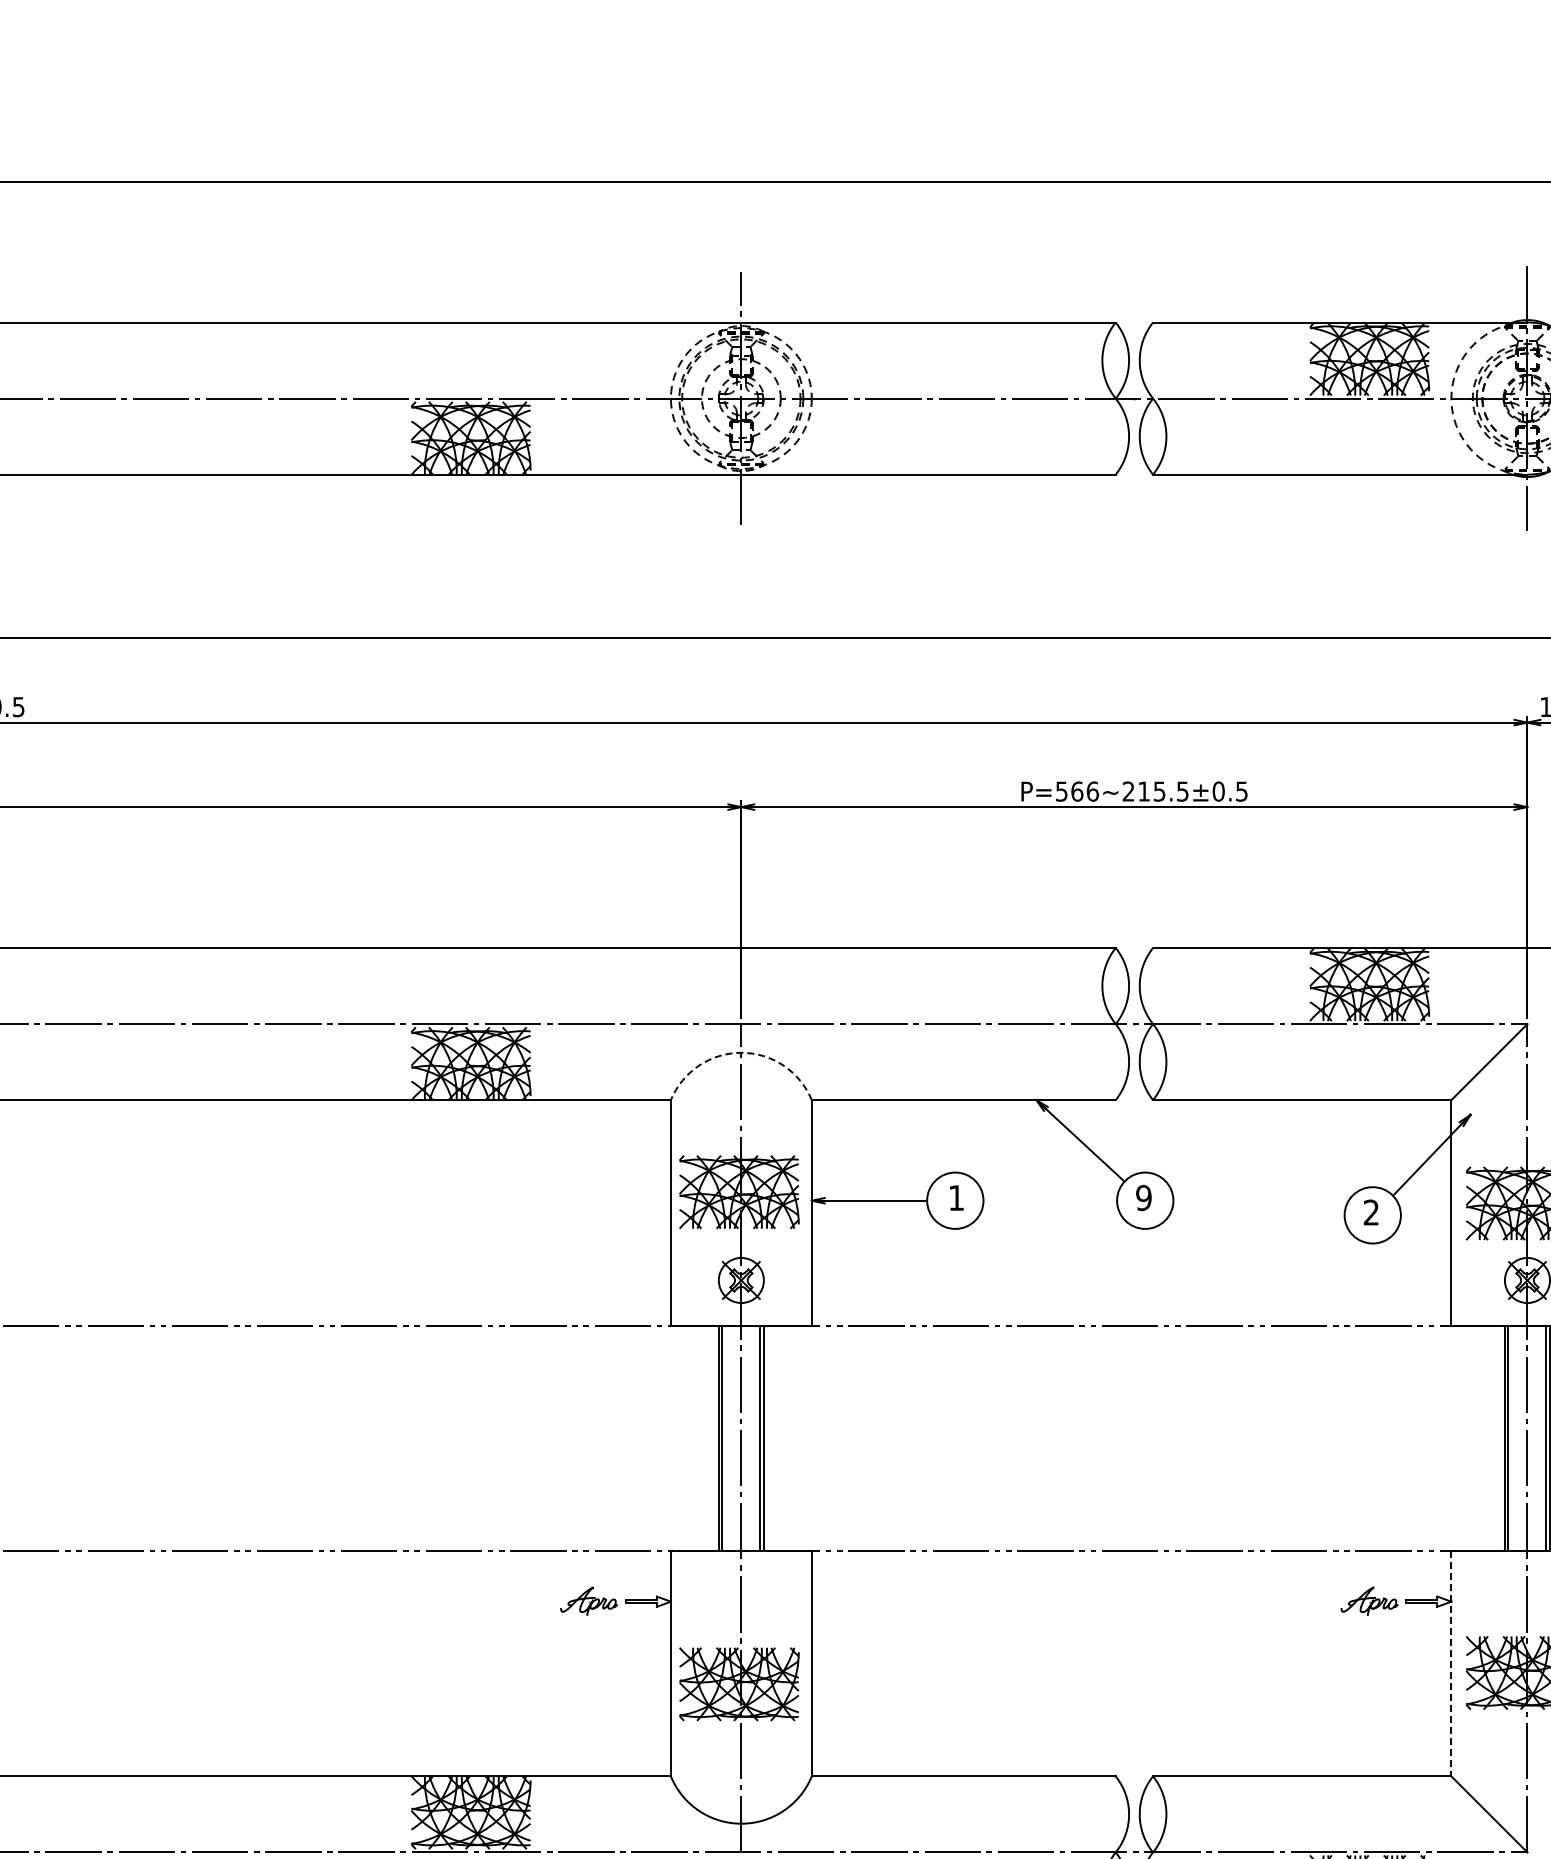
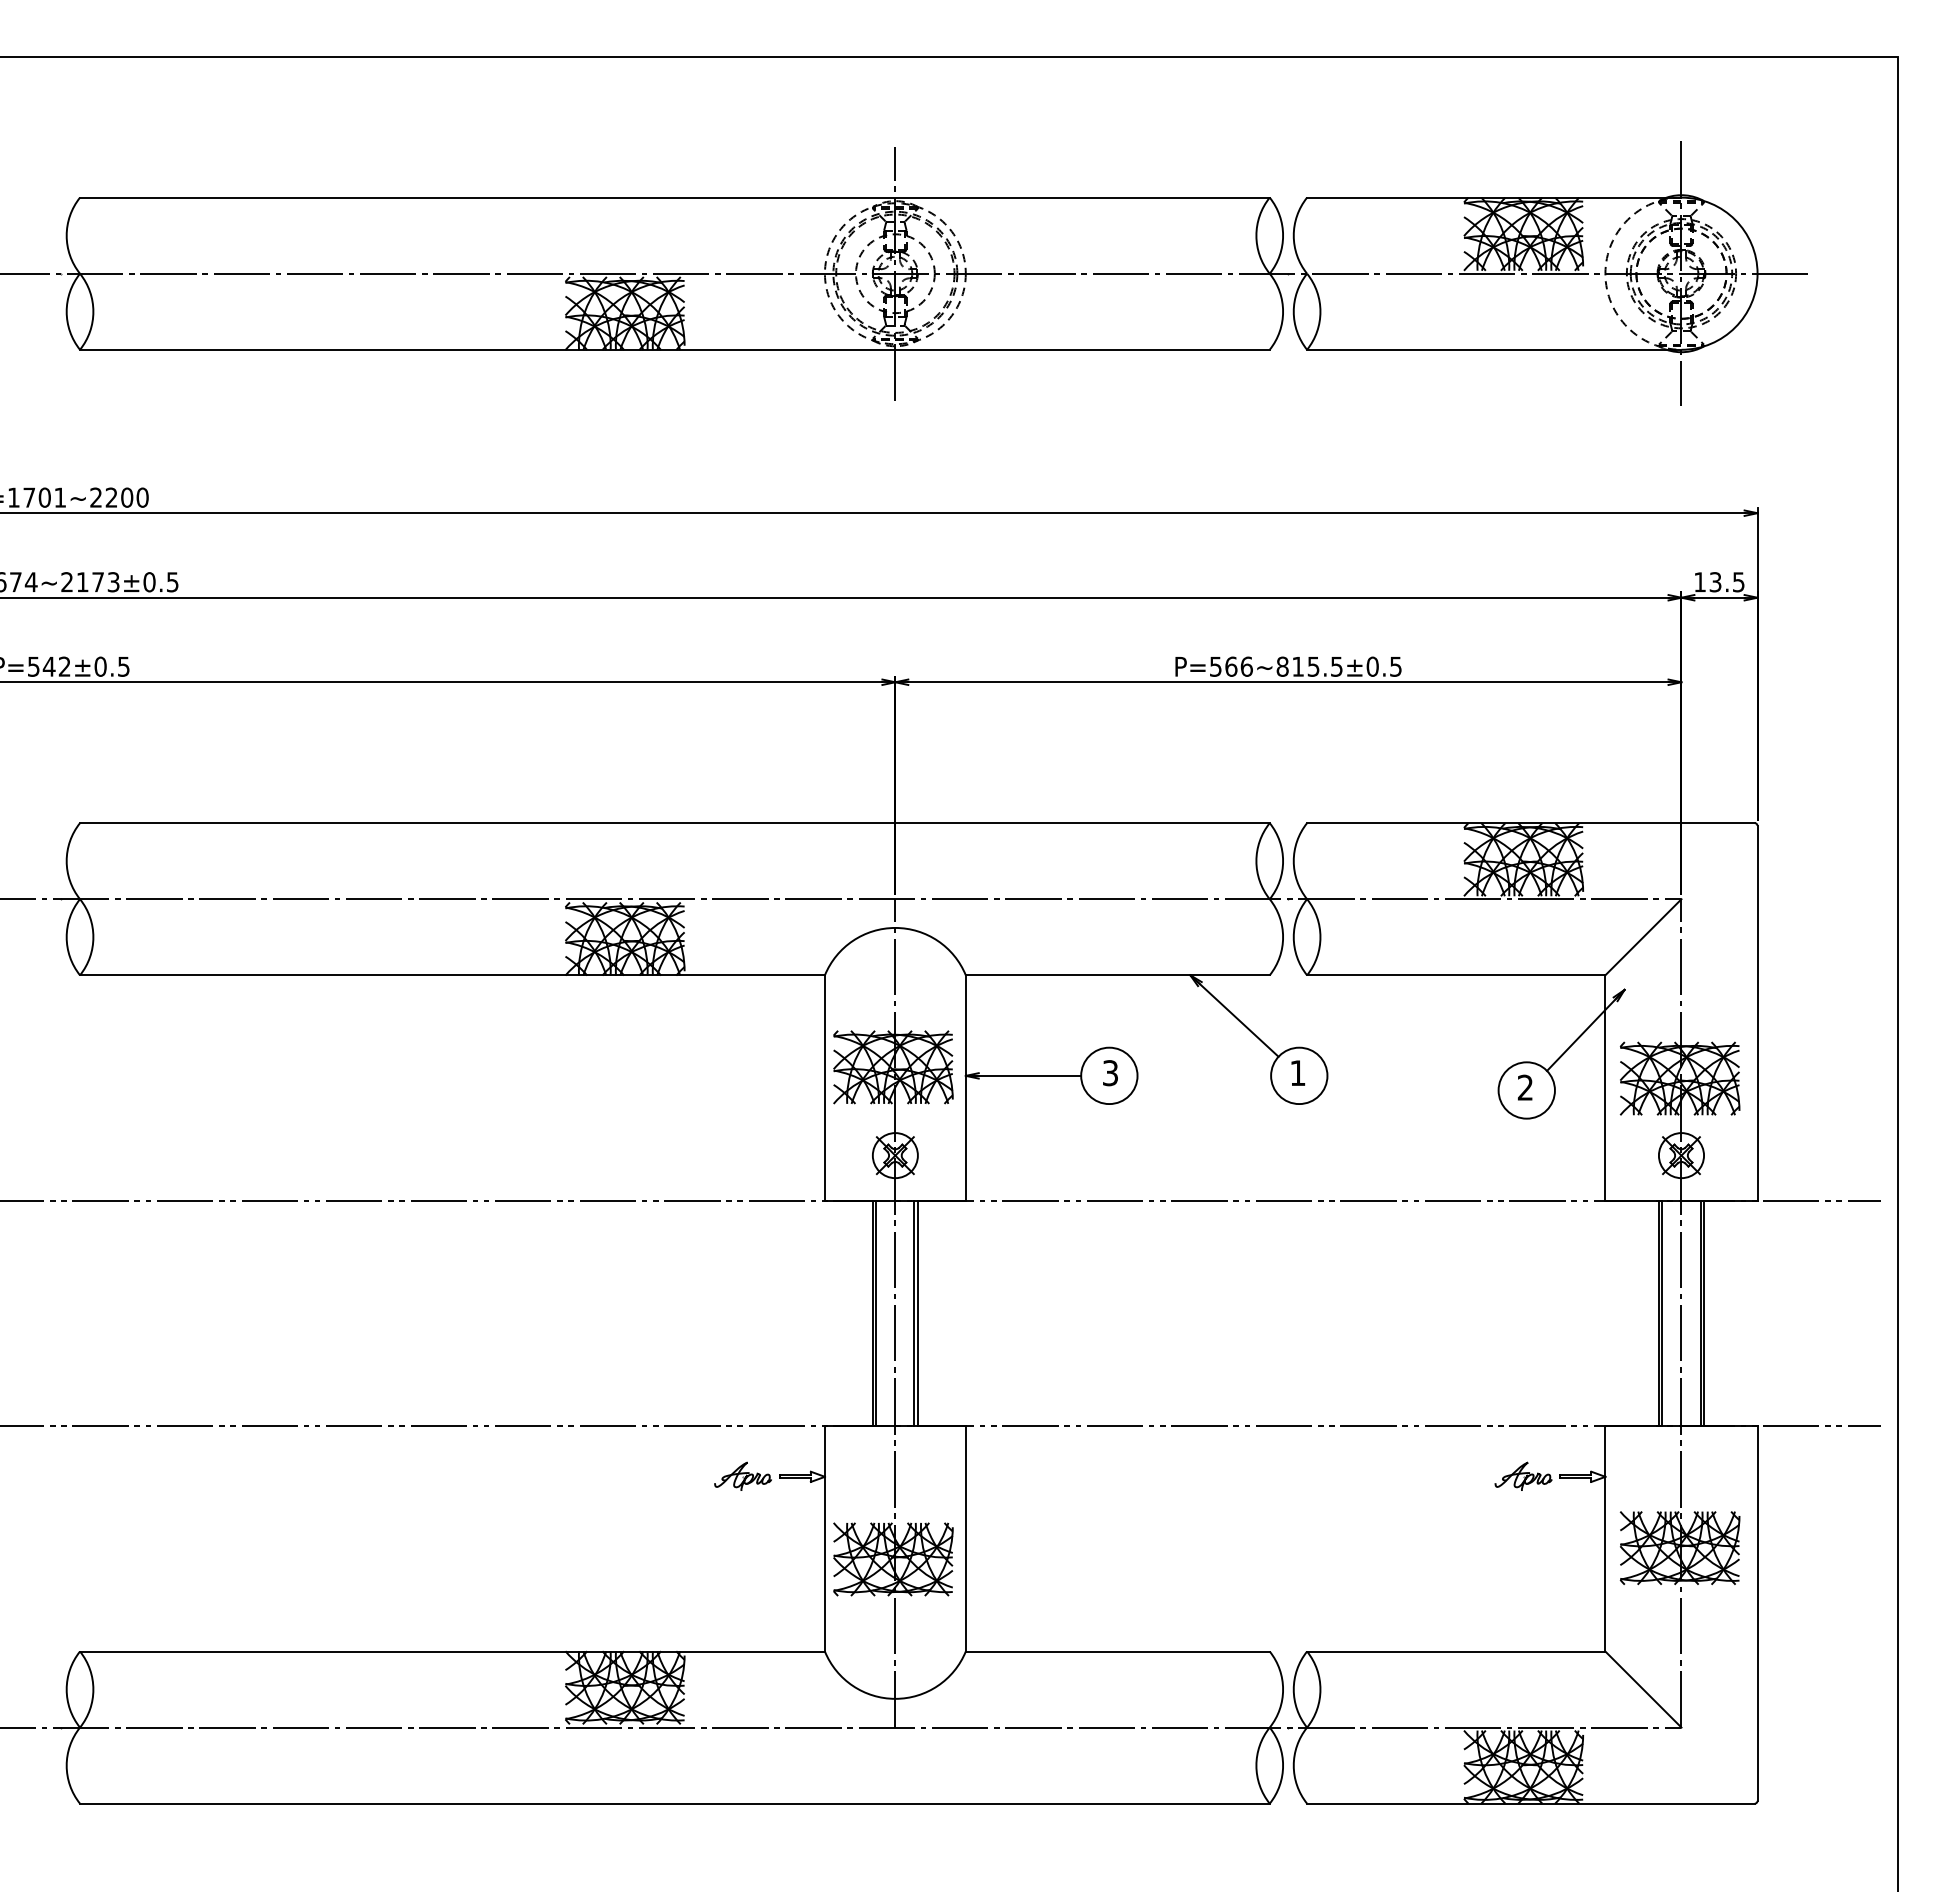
text: (1128, 791) -> (1282, 666), P=566~215.5±0.5 -> P=566~815.5±0.5
arc: (741, 1052) -> (895, 927), dashed -> solid
text: (956, 1198) -> (1110, 1073), 1 -> 3
text: (1143, 1198) -> (1297, 1073), 9 -> 1
line: (1451, 1663) -> (1605, 1538), dashed -> solid

